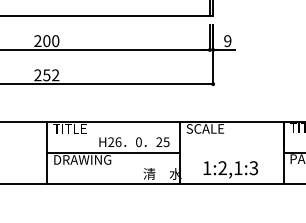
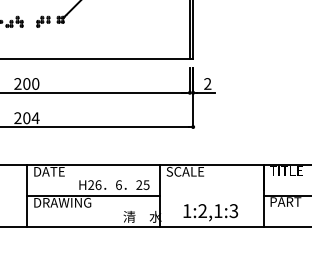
text: (227, 40) -> (207, 83), 9 -> 2
text: (51, 75) -> (31, 118), 252 -> 204
text: (69, 128) -> (49, 171), TITLE -> DATE
text: (138, 141) -> (118, 184), 0 -> 6

